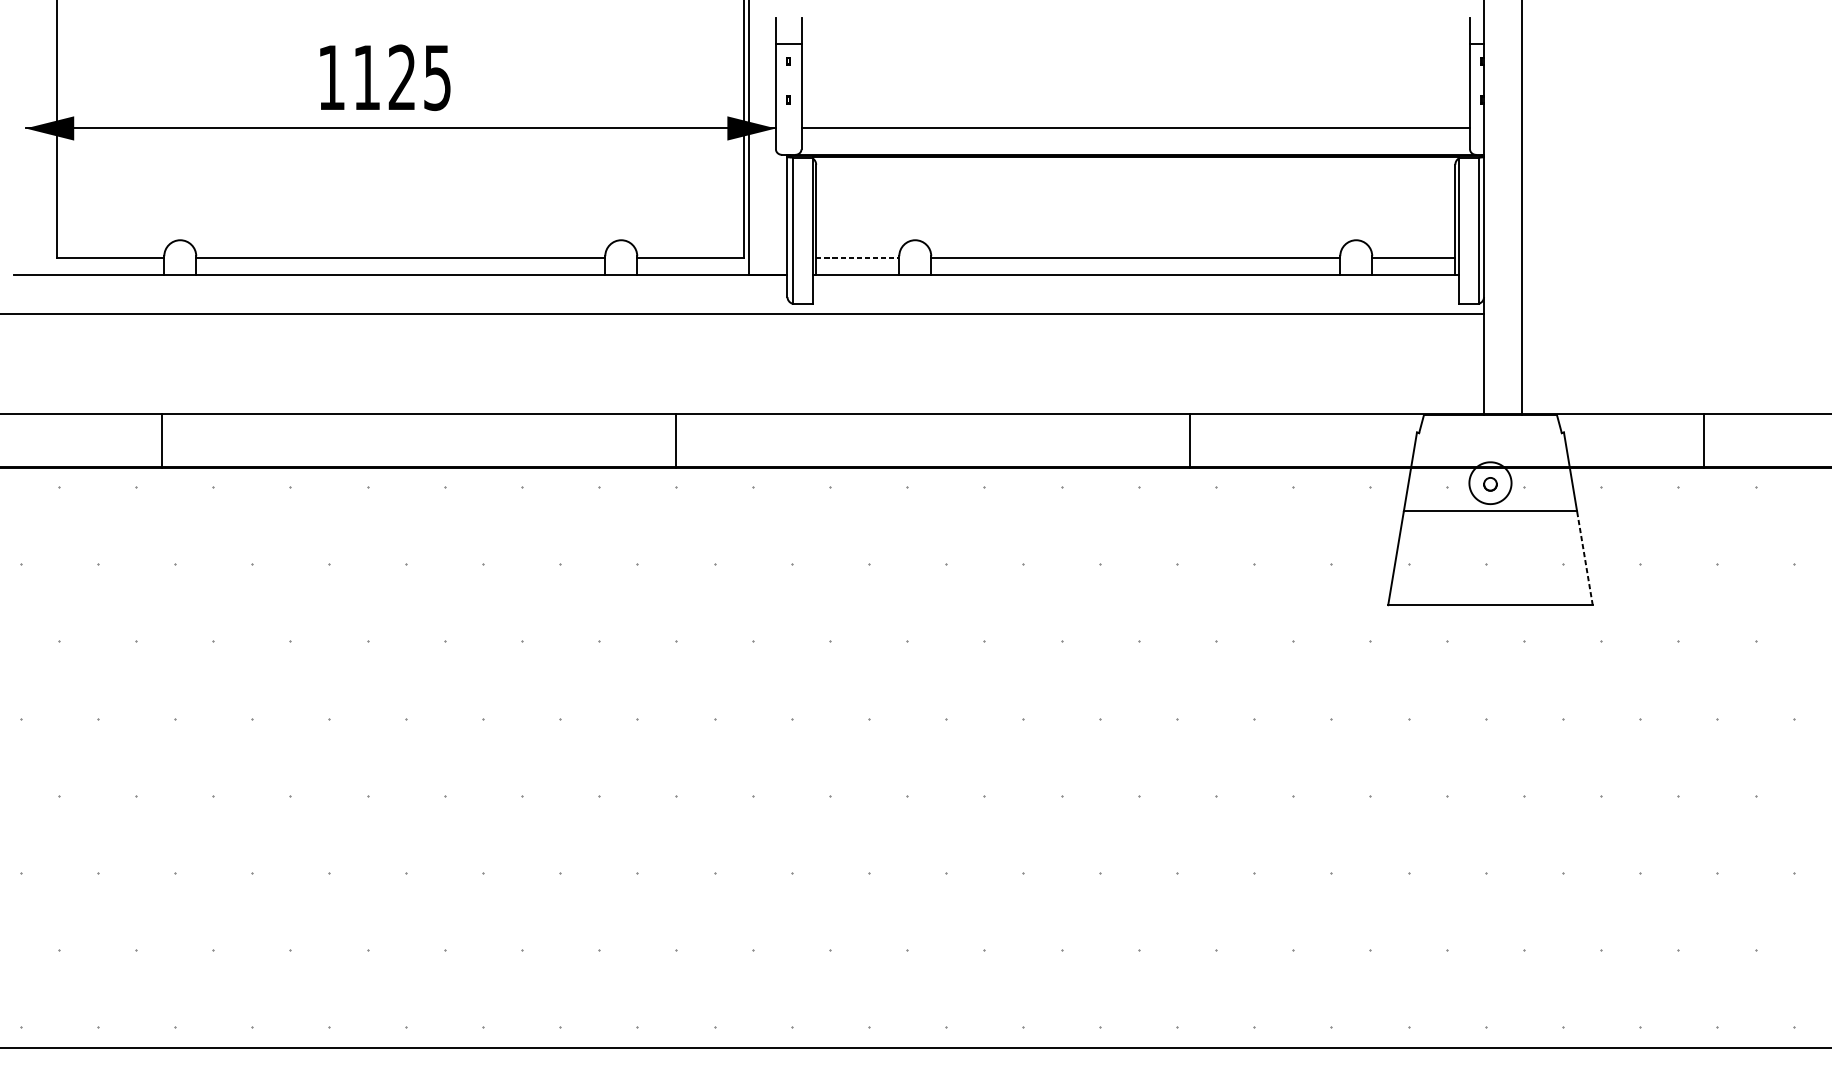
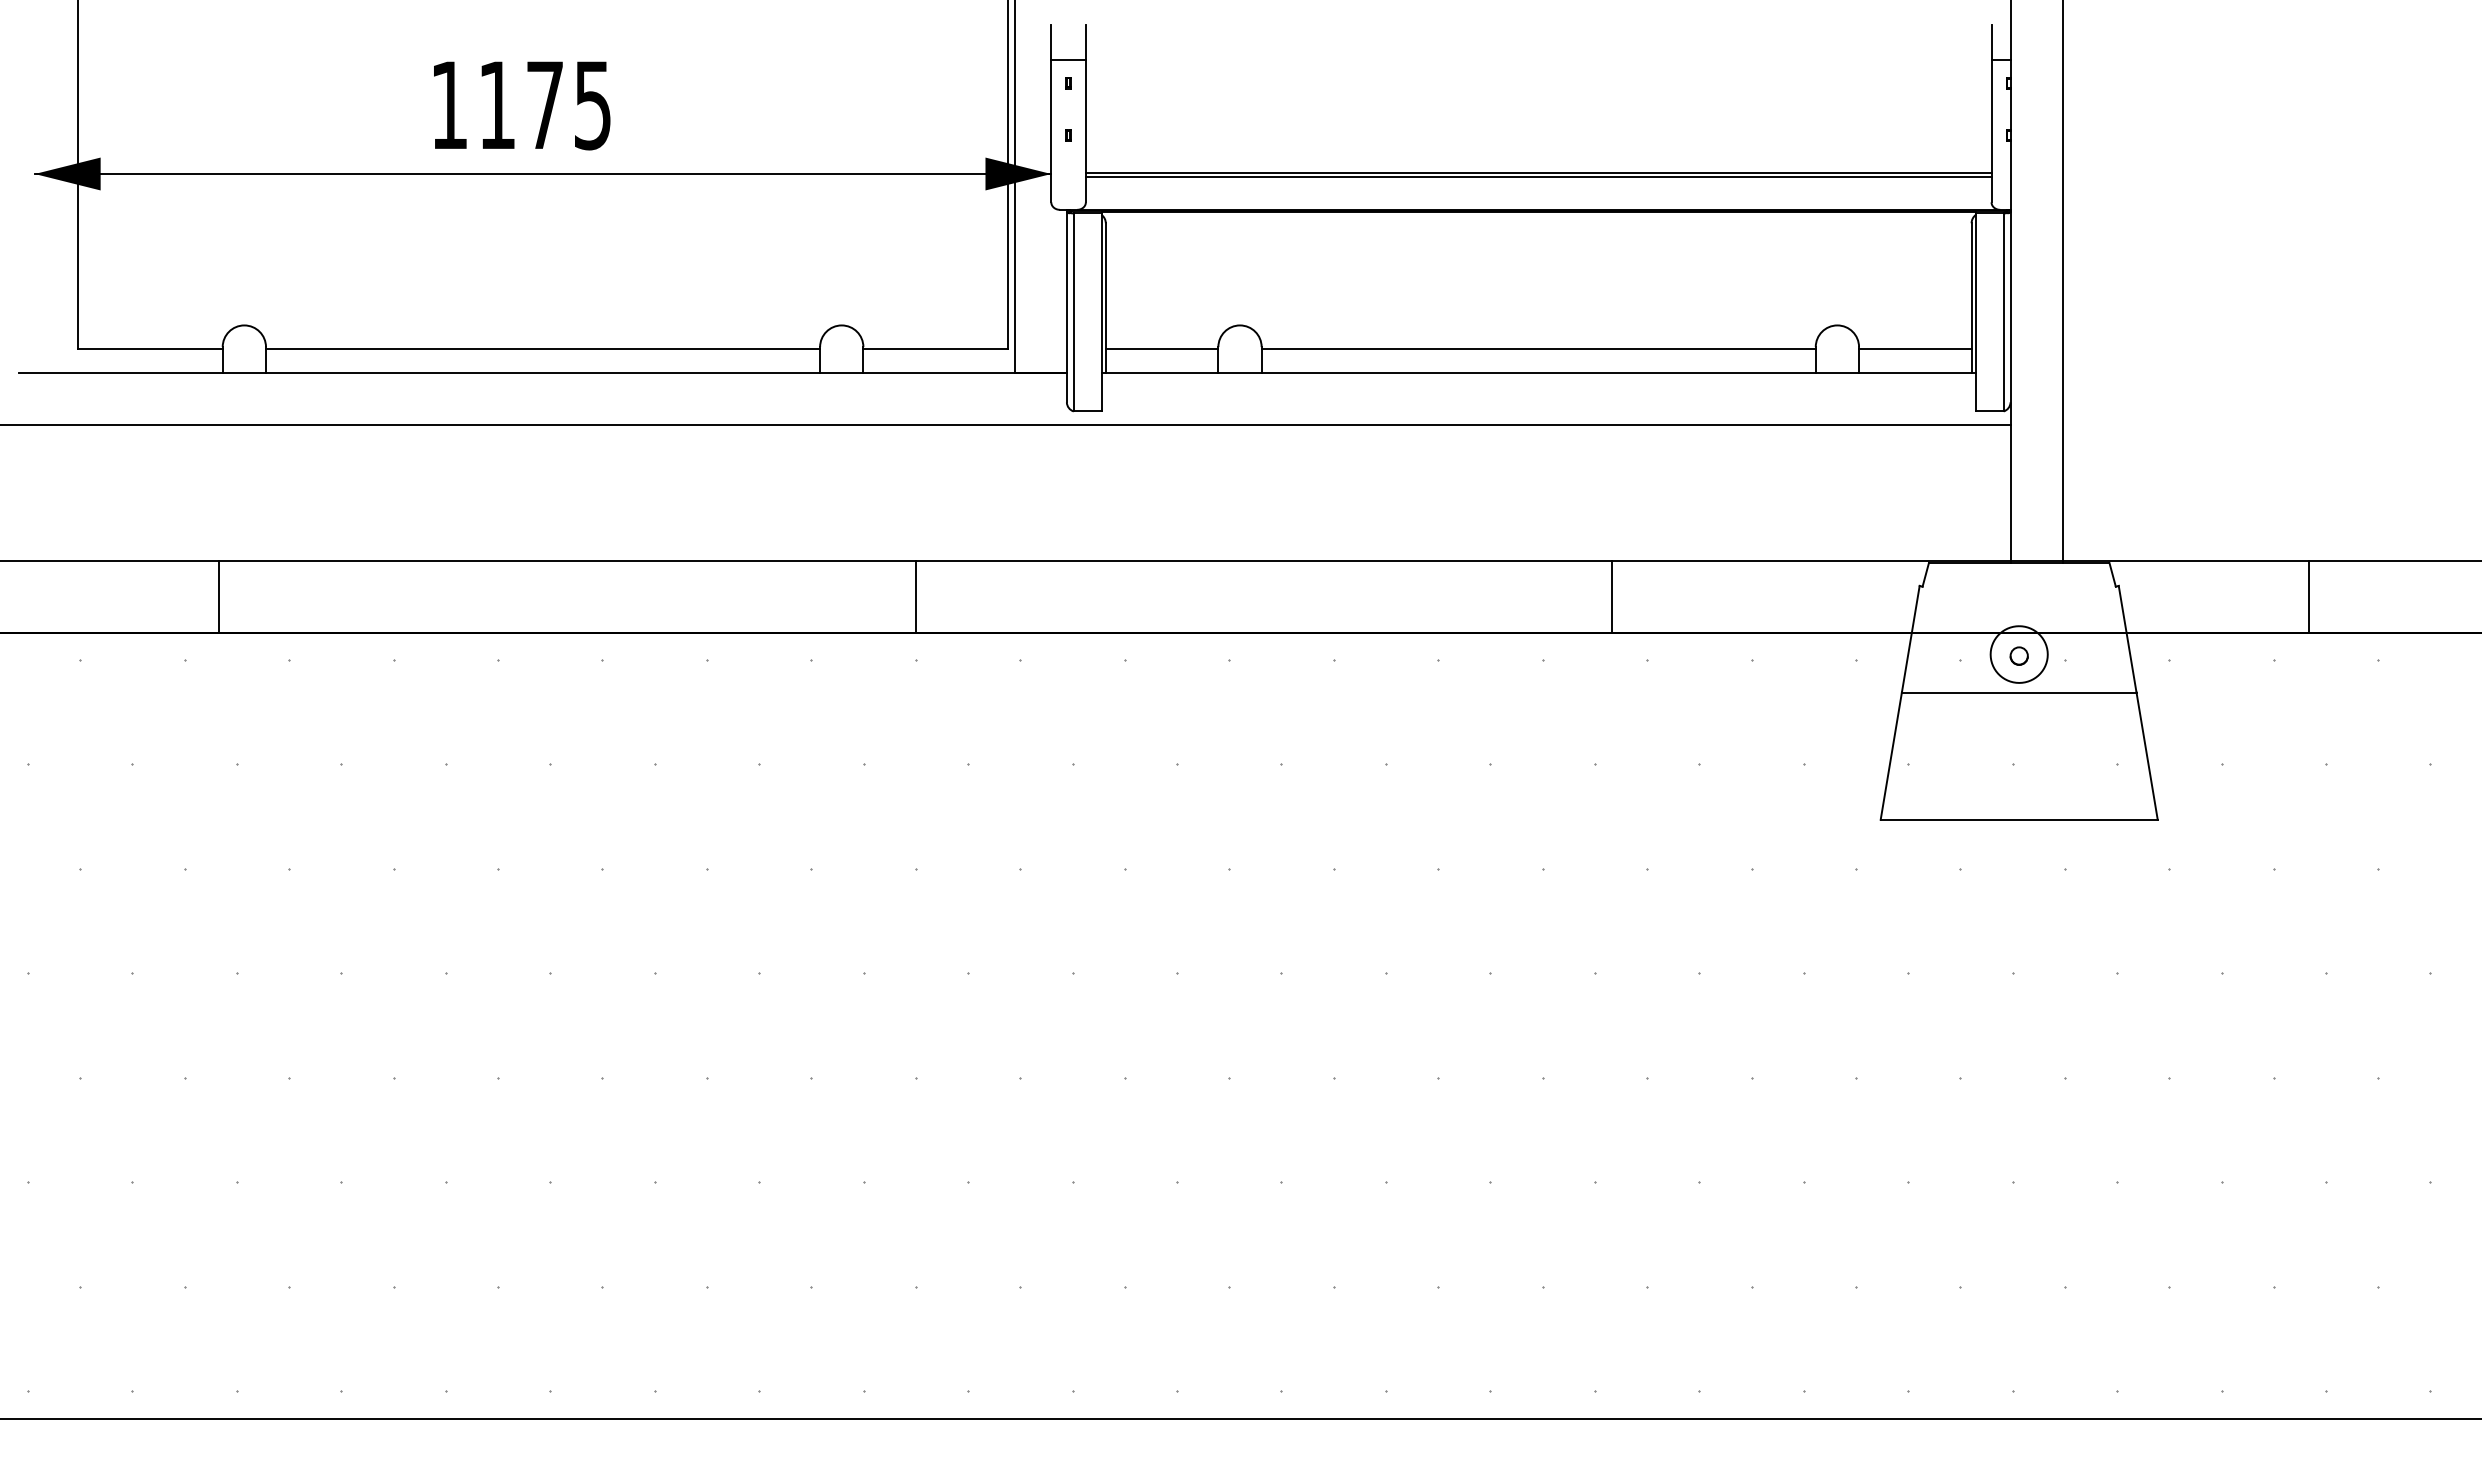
text: (401, 77) -> (544, 104), 1125 -> 1175
line: (1135, 130) -> (1538, 176), added
line: (858, 258) -> (1162, 349), dashed -> solid
line: (1585, 558) -> (2147, 756), dashed -> solid

